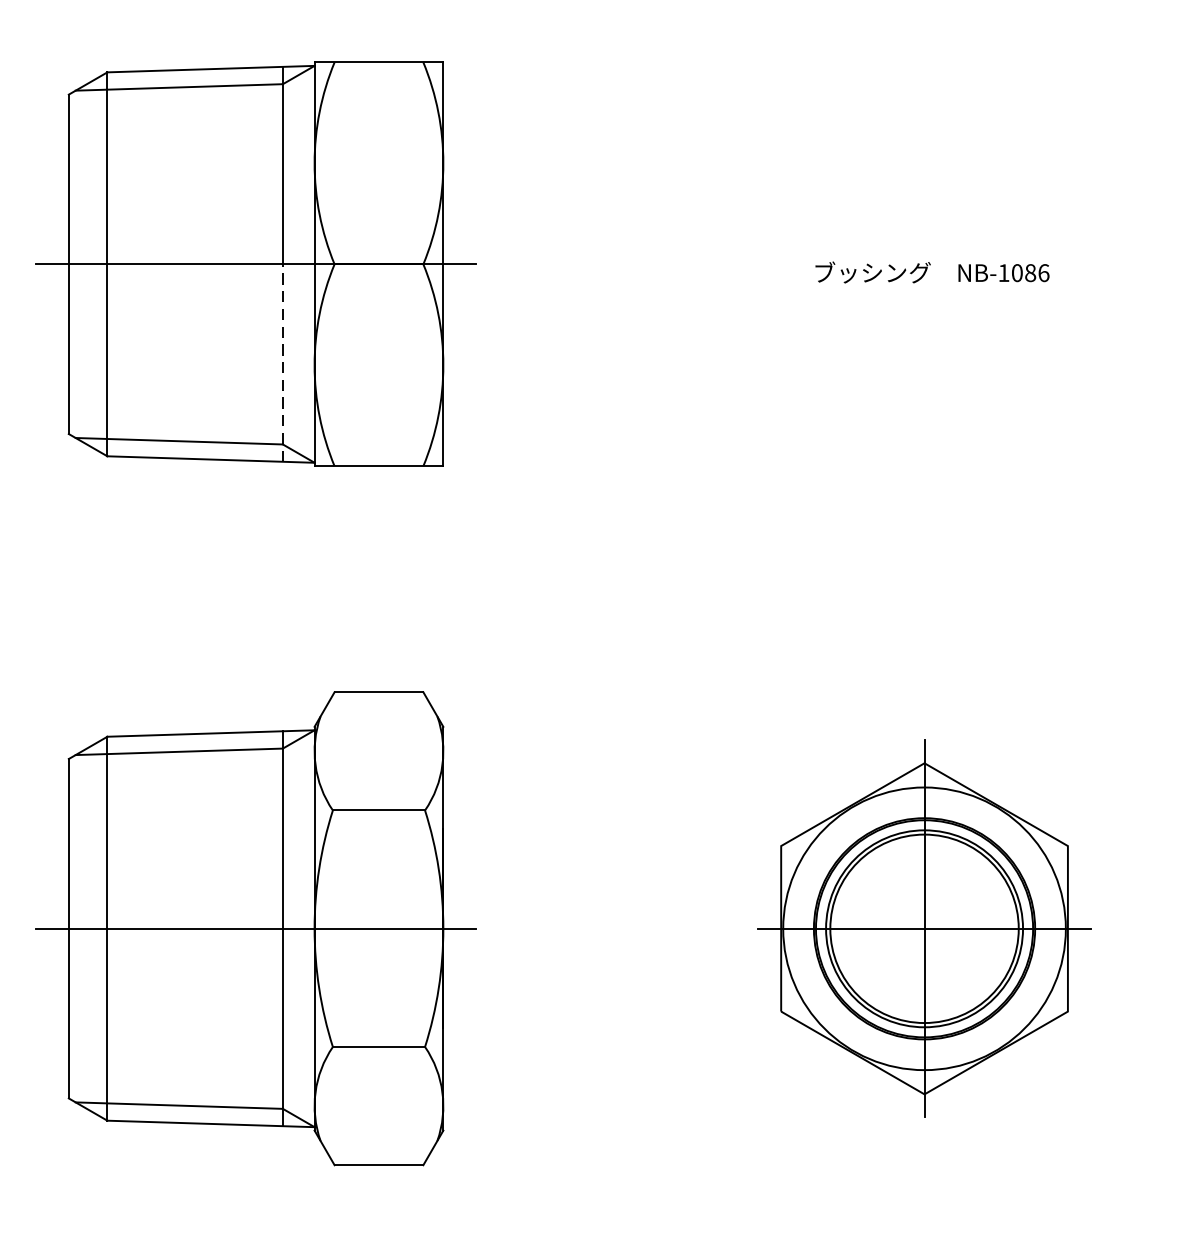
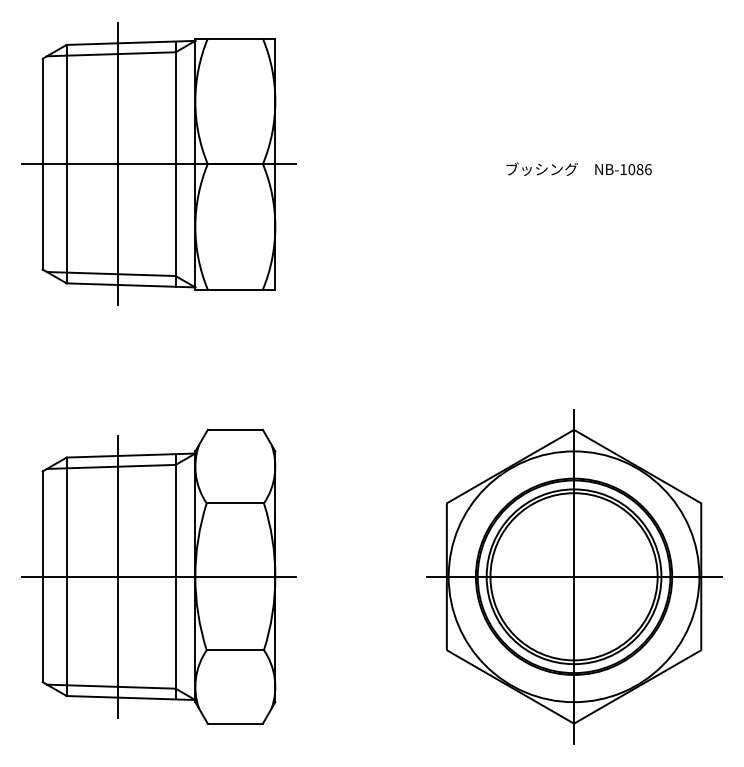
line: (190, 264) -> (118, 164), added
line: (282, 361) -> (175, 224), dashed -> solid
line: (190, 928) -> (118, 576), added
part: (925, 928) -> (574, 576), size x1.43

